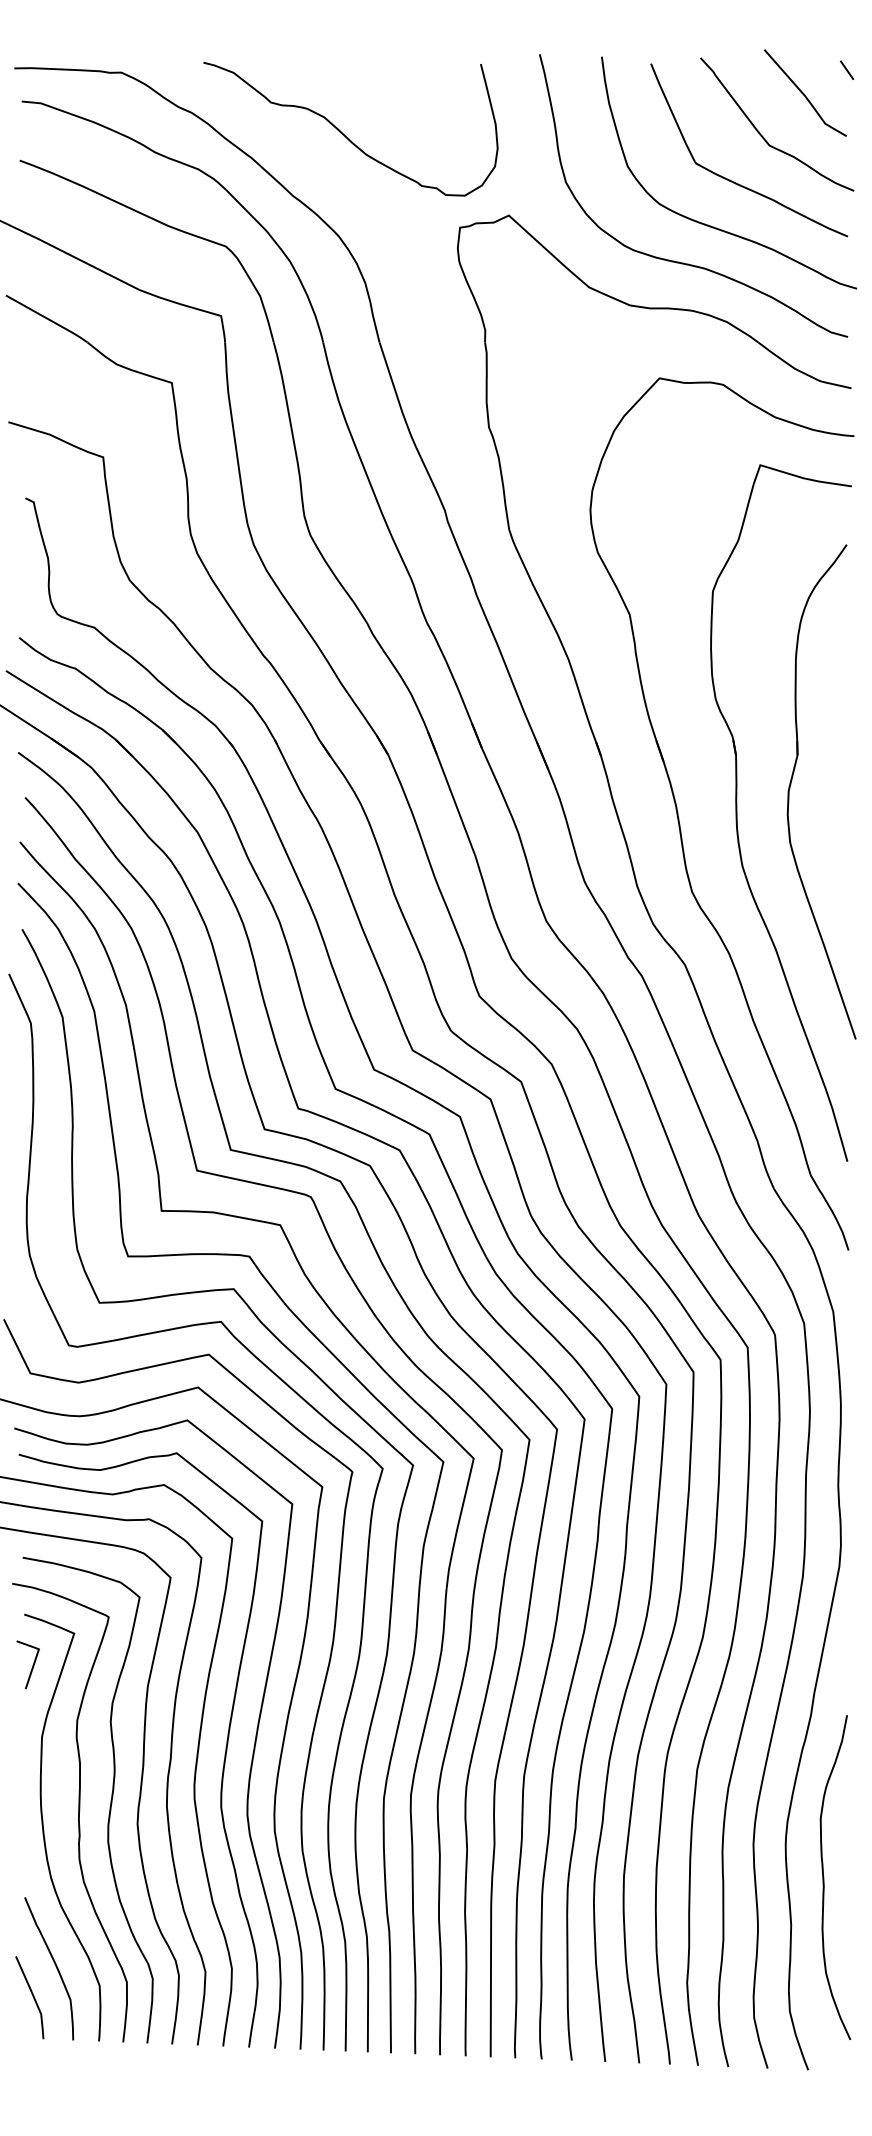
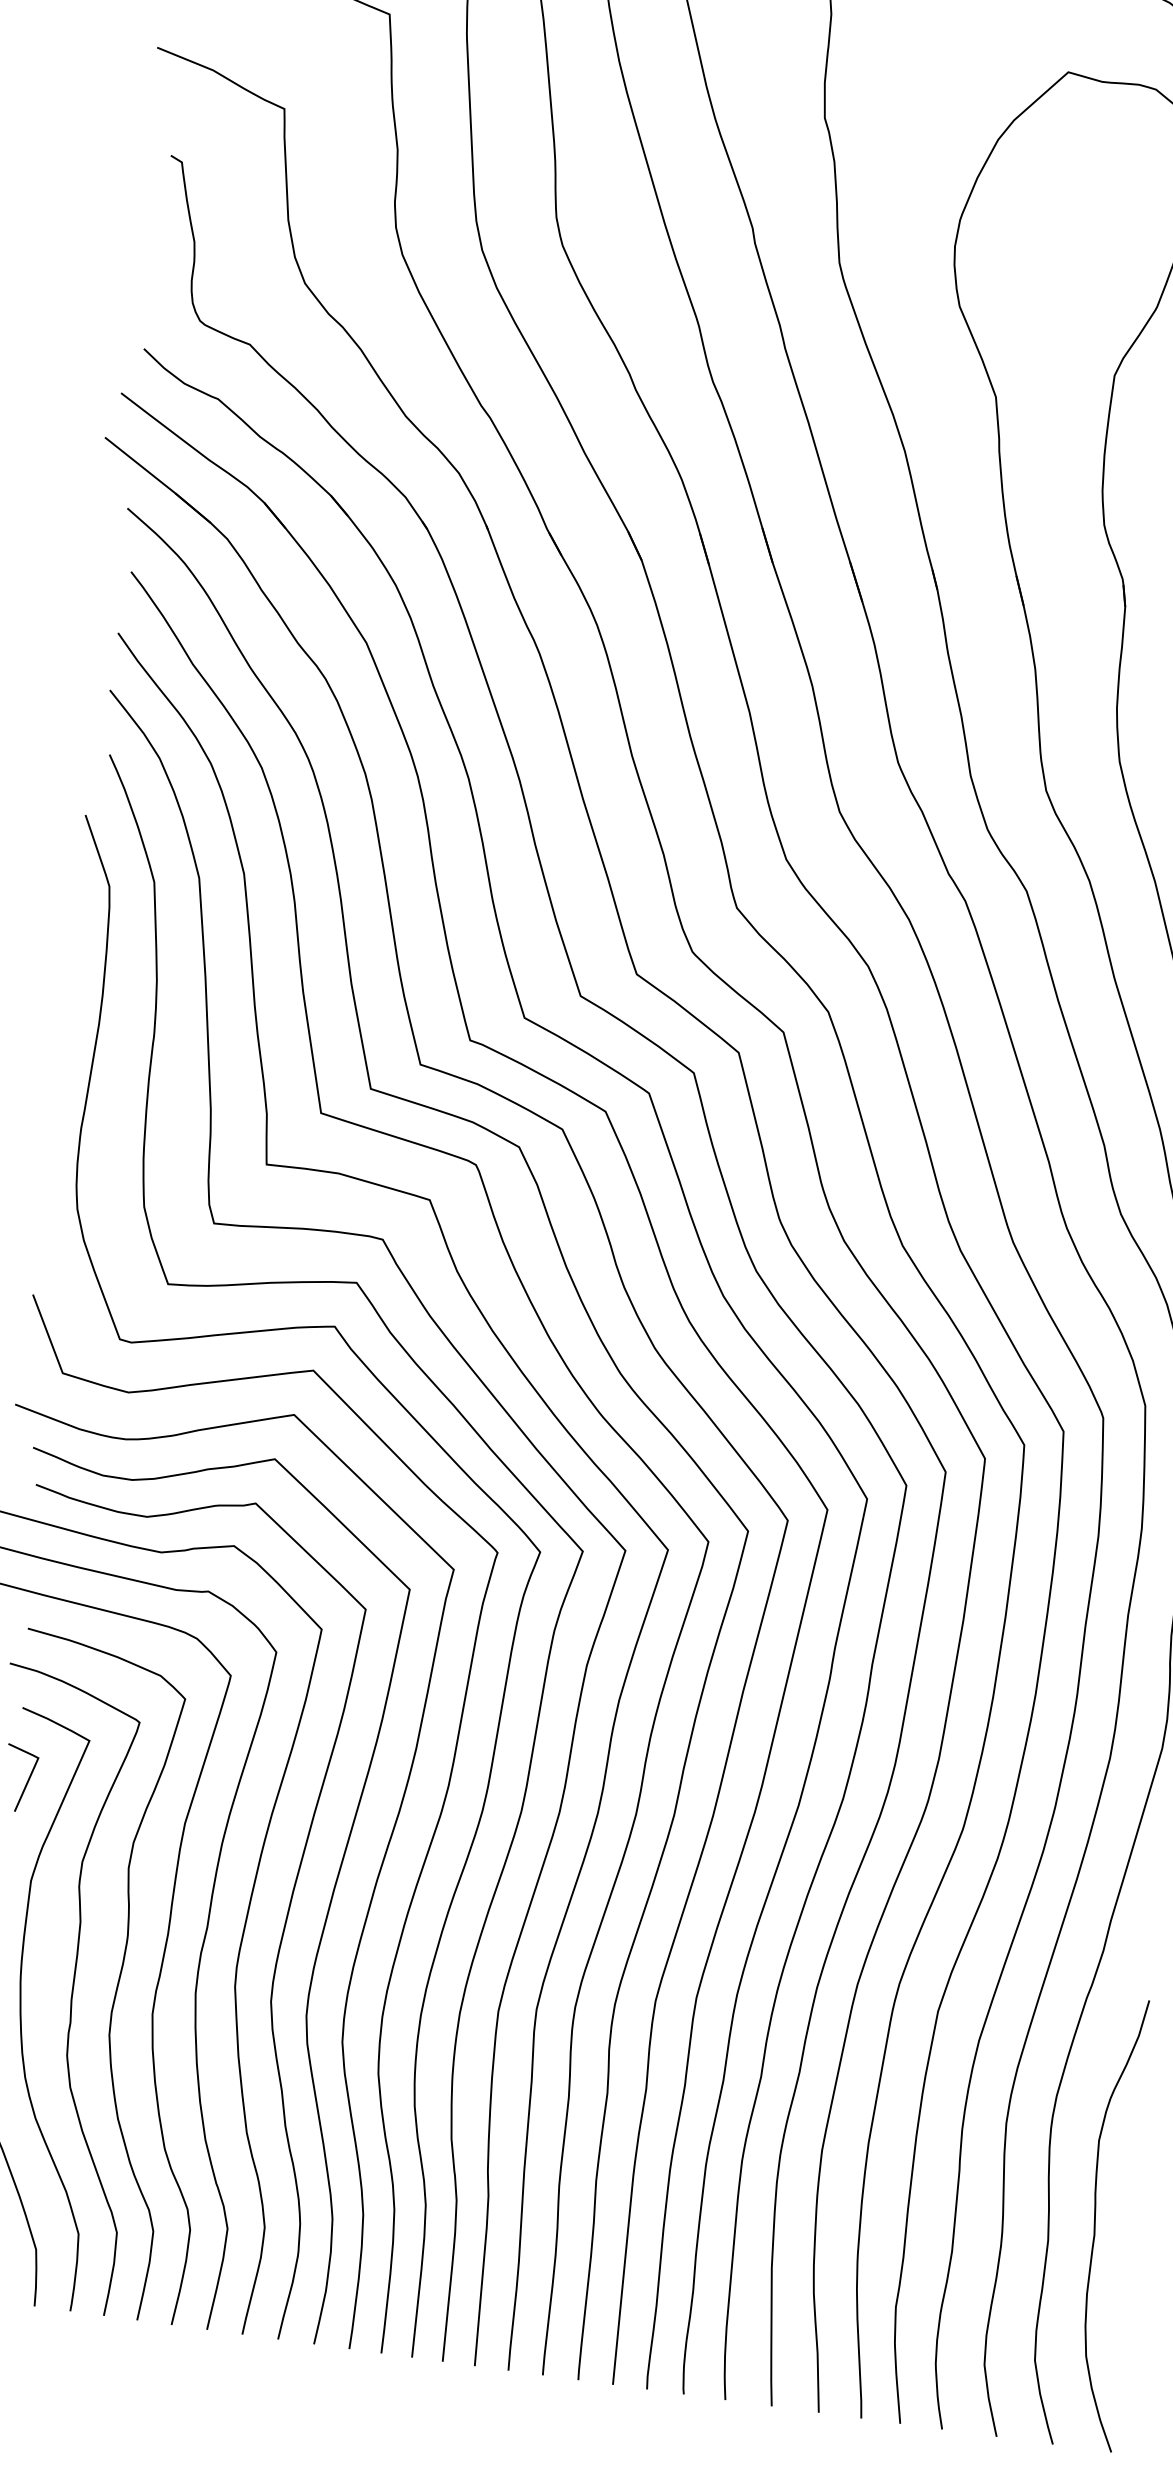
curve: (824, 1877) -> (1096, 2223), moved

